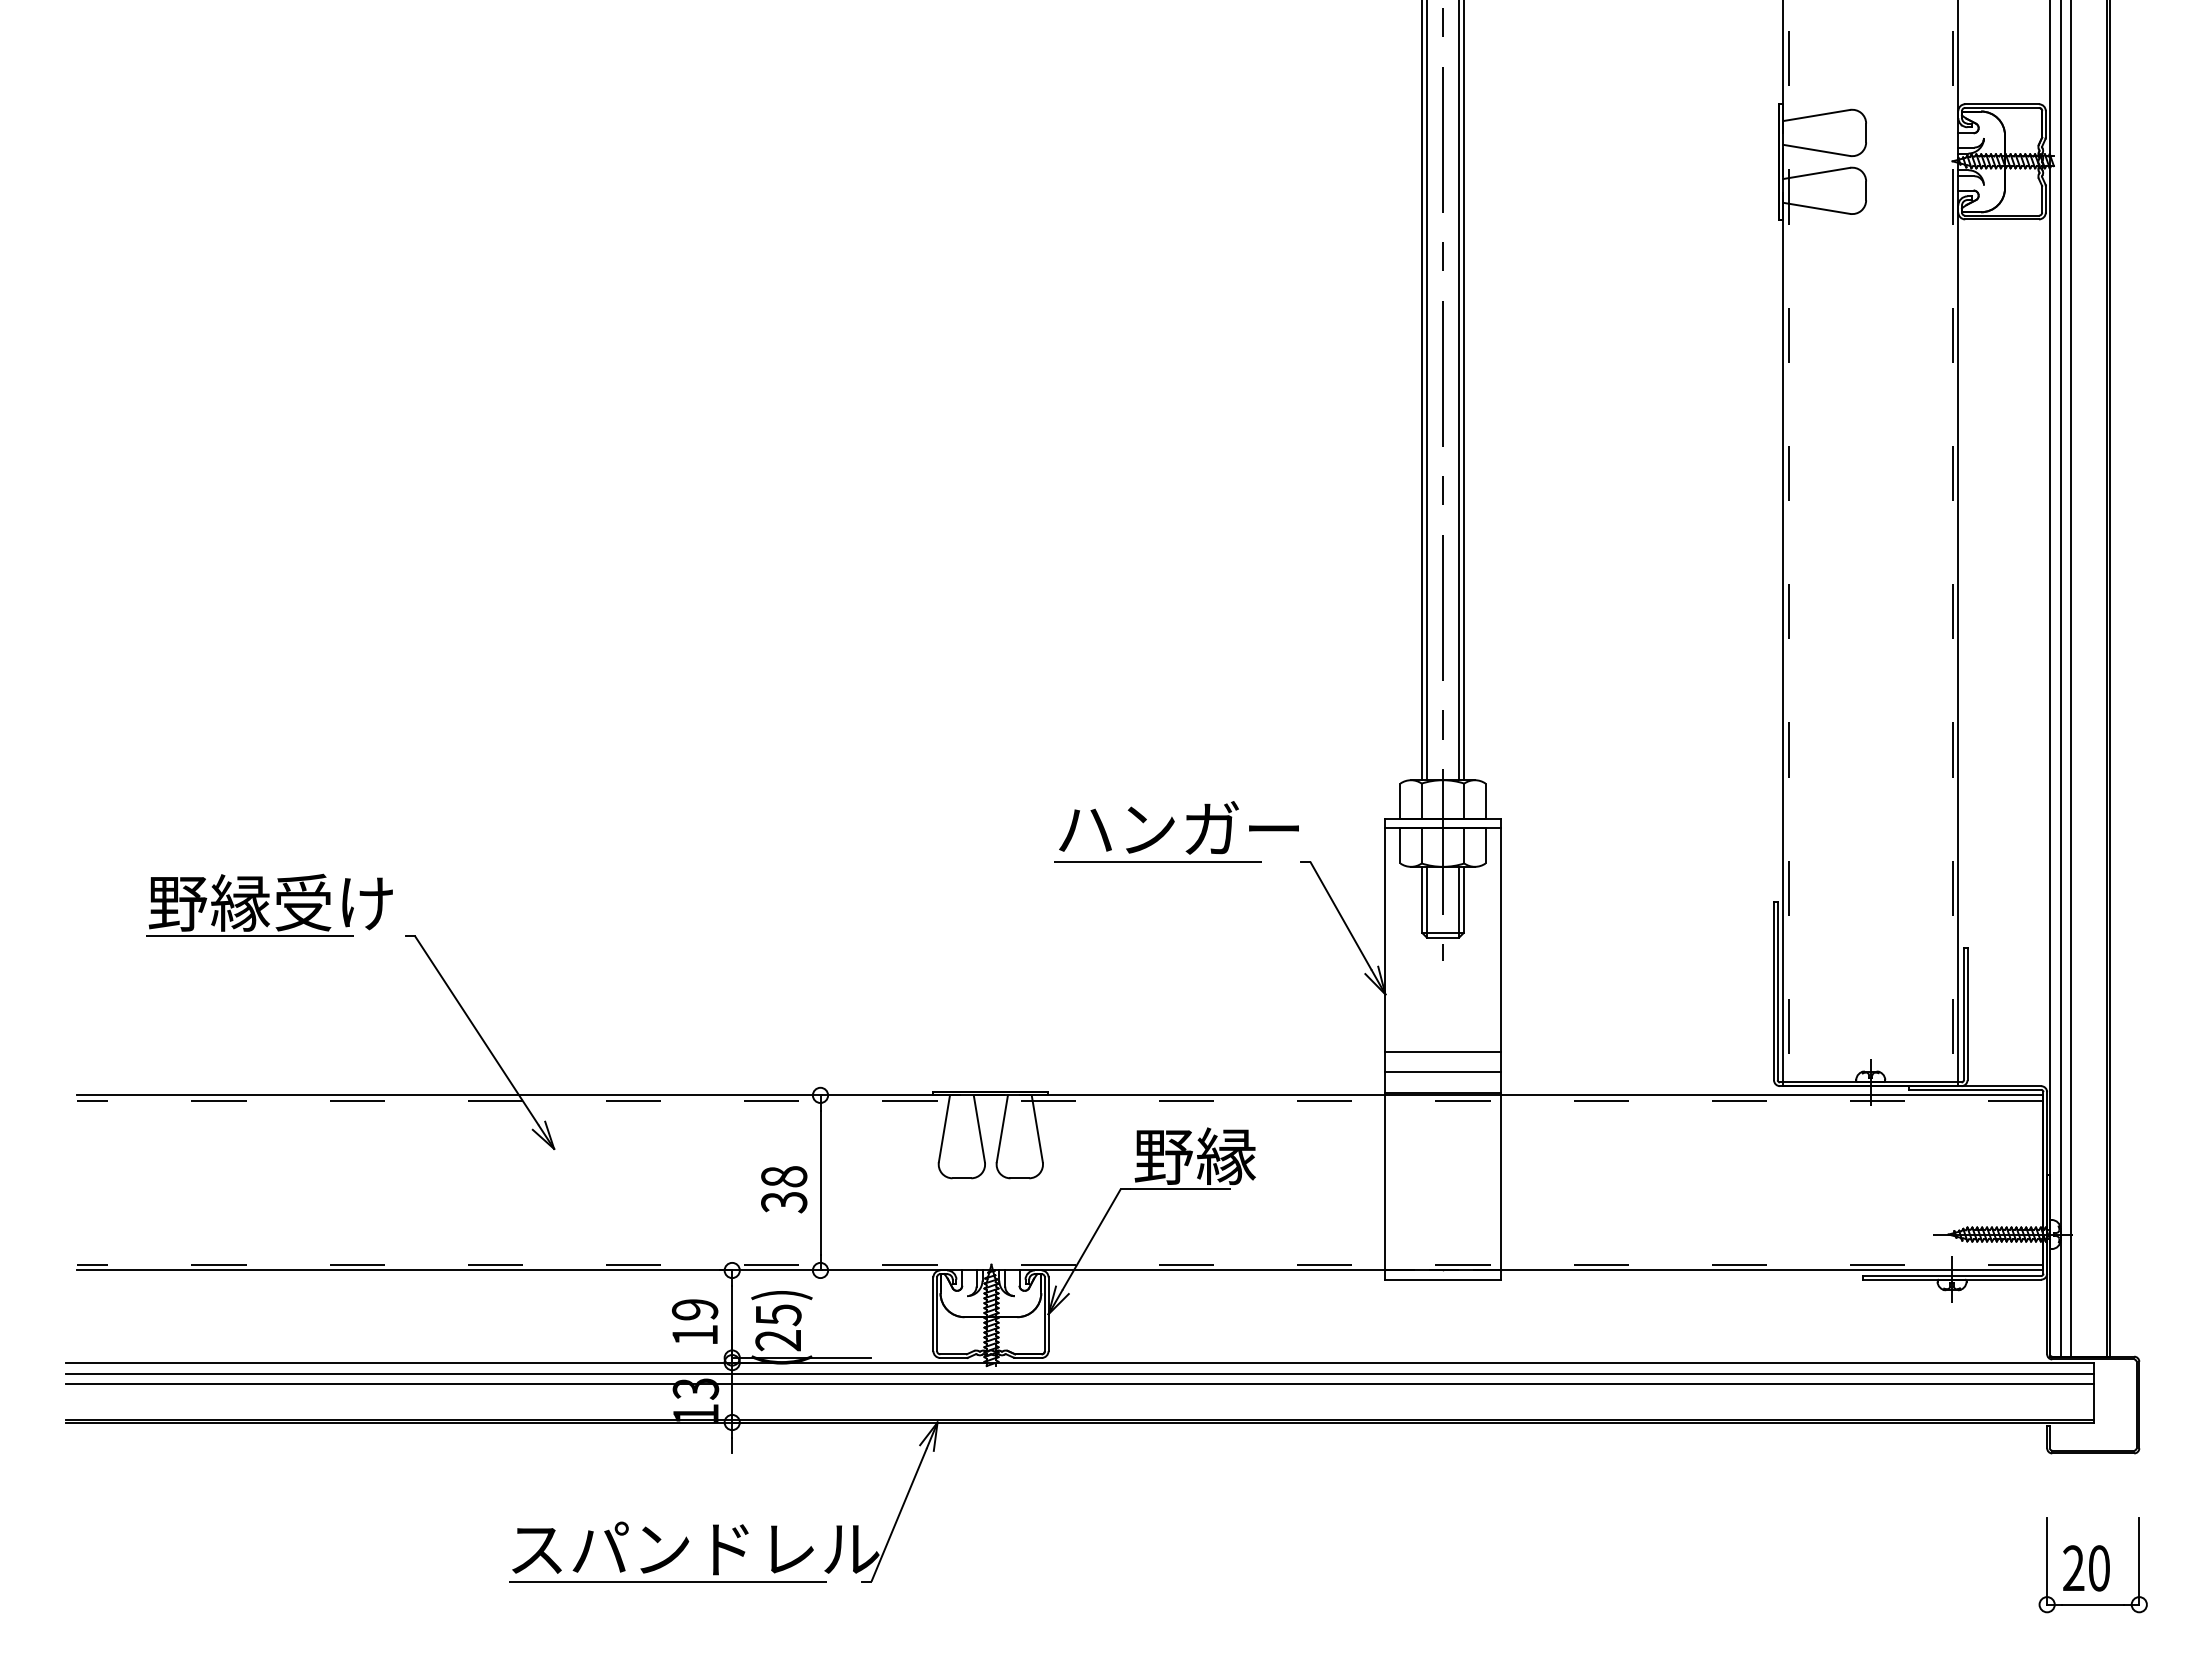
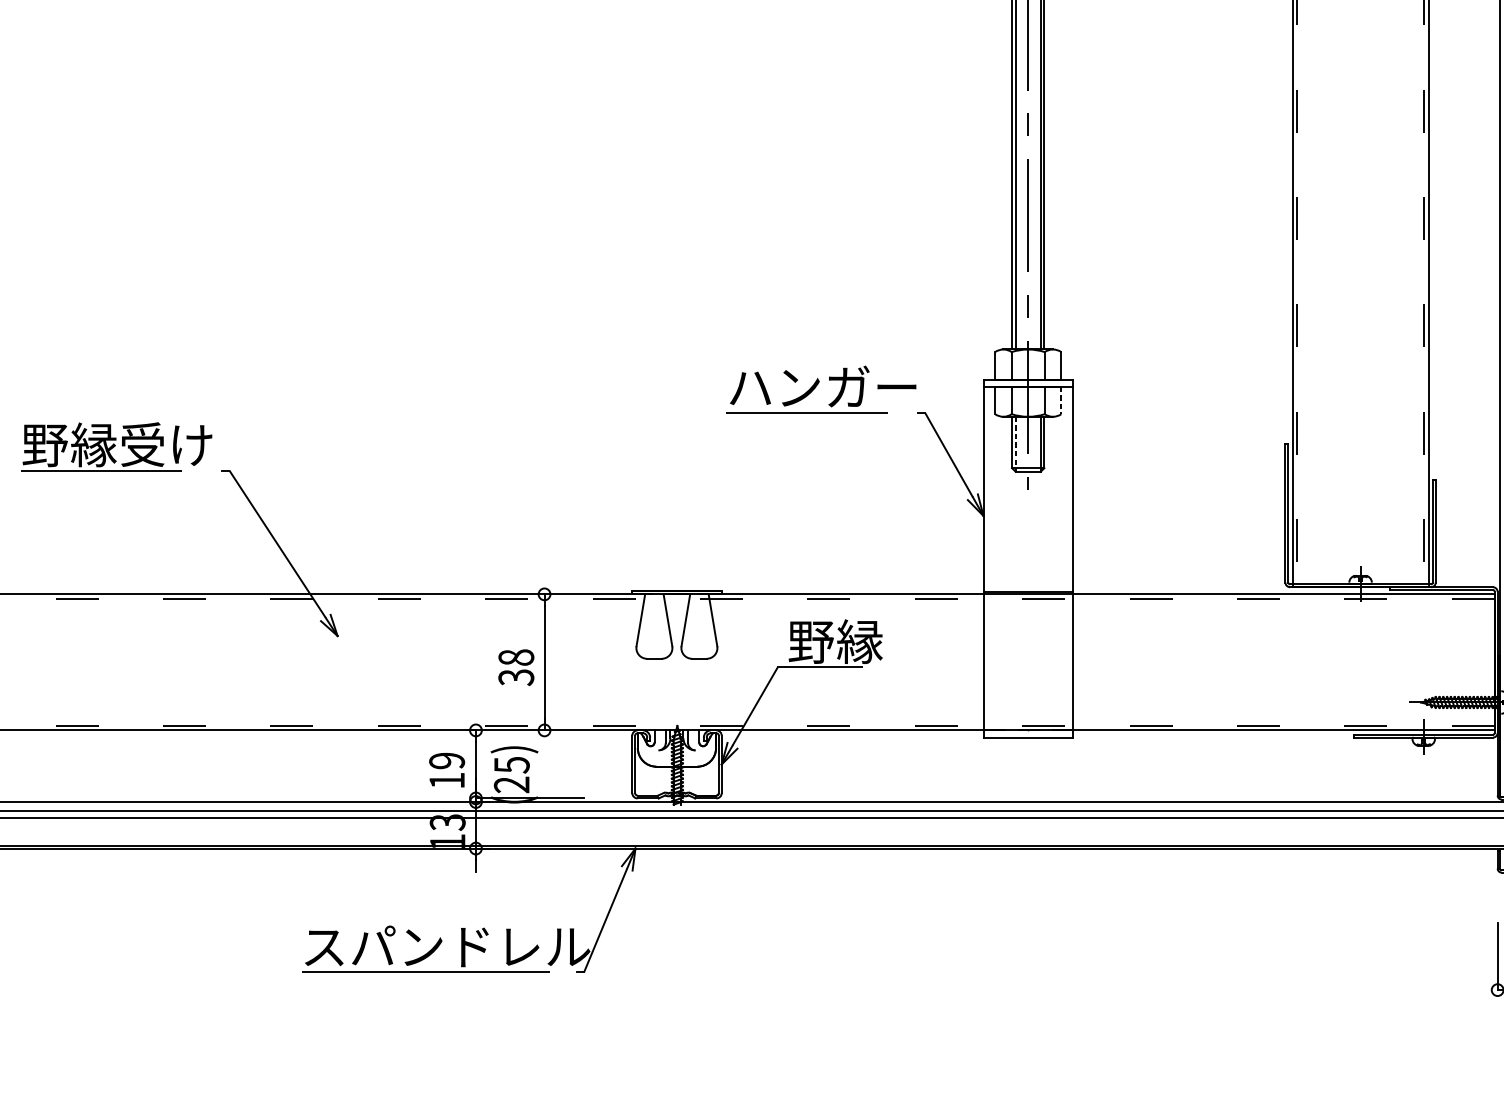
line: (1485, 845) -> (1061, 400), solid -> dashed
line: (1426, 902) -> (1015, 444), solid -> dashed
line: (1442, 1051) -> (1027, 560), removed
line: (1442, 1072) -> (1027, 576), removed

